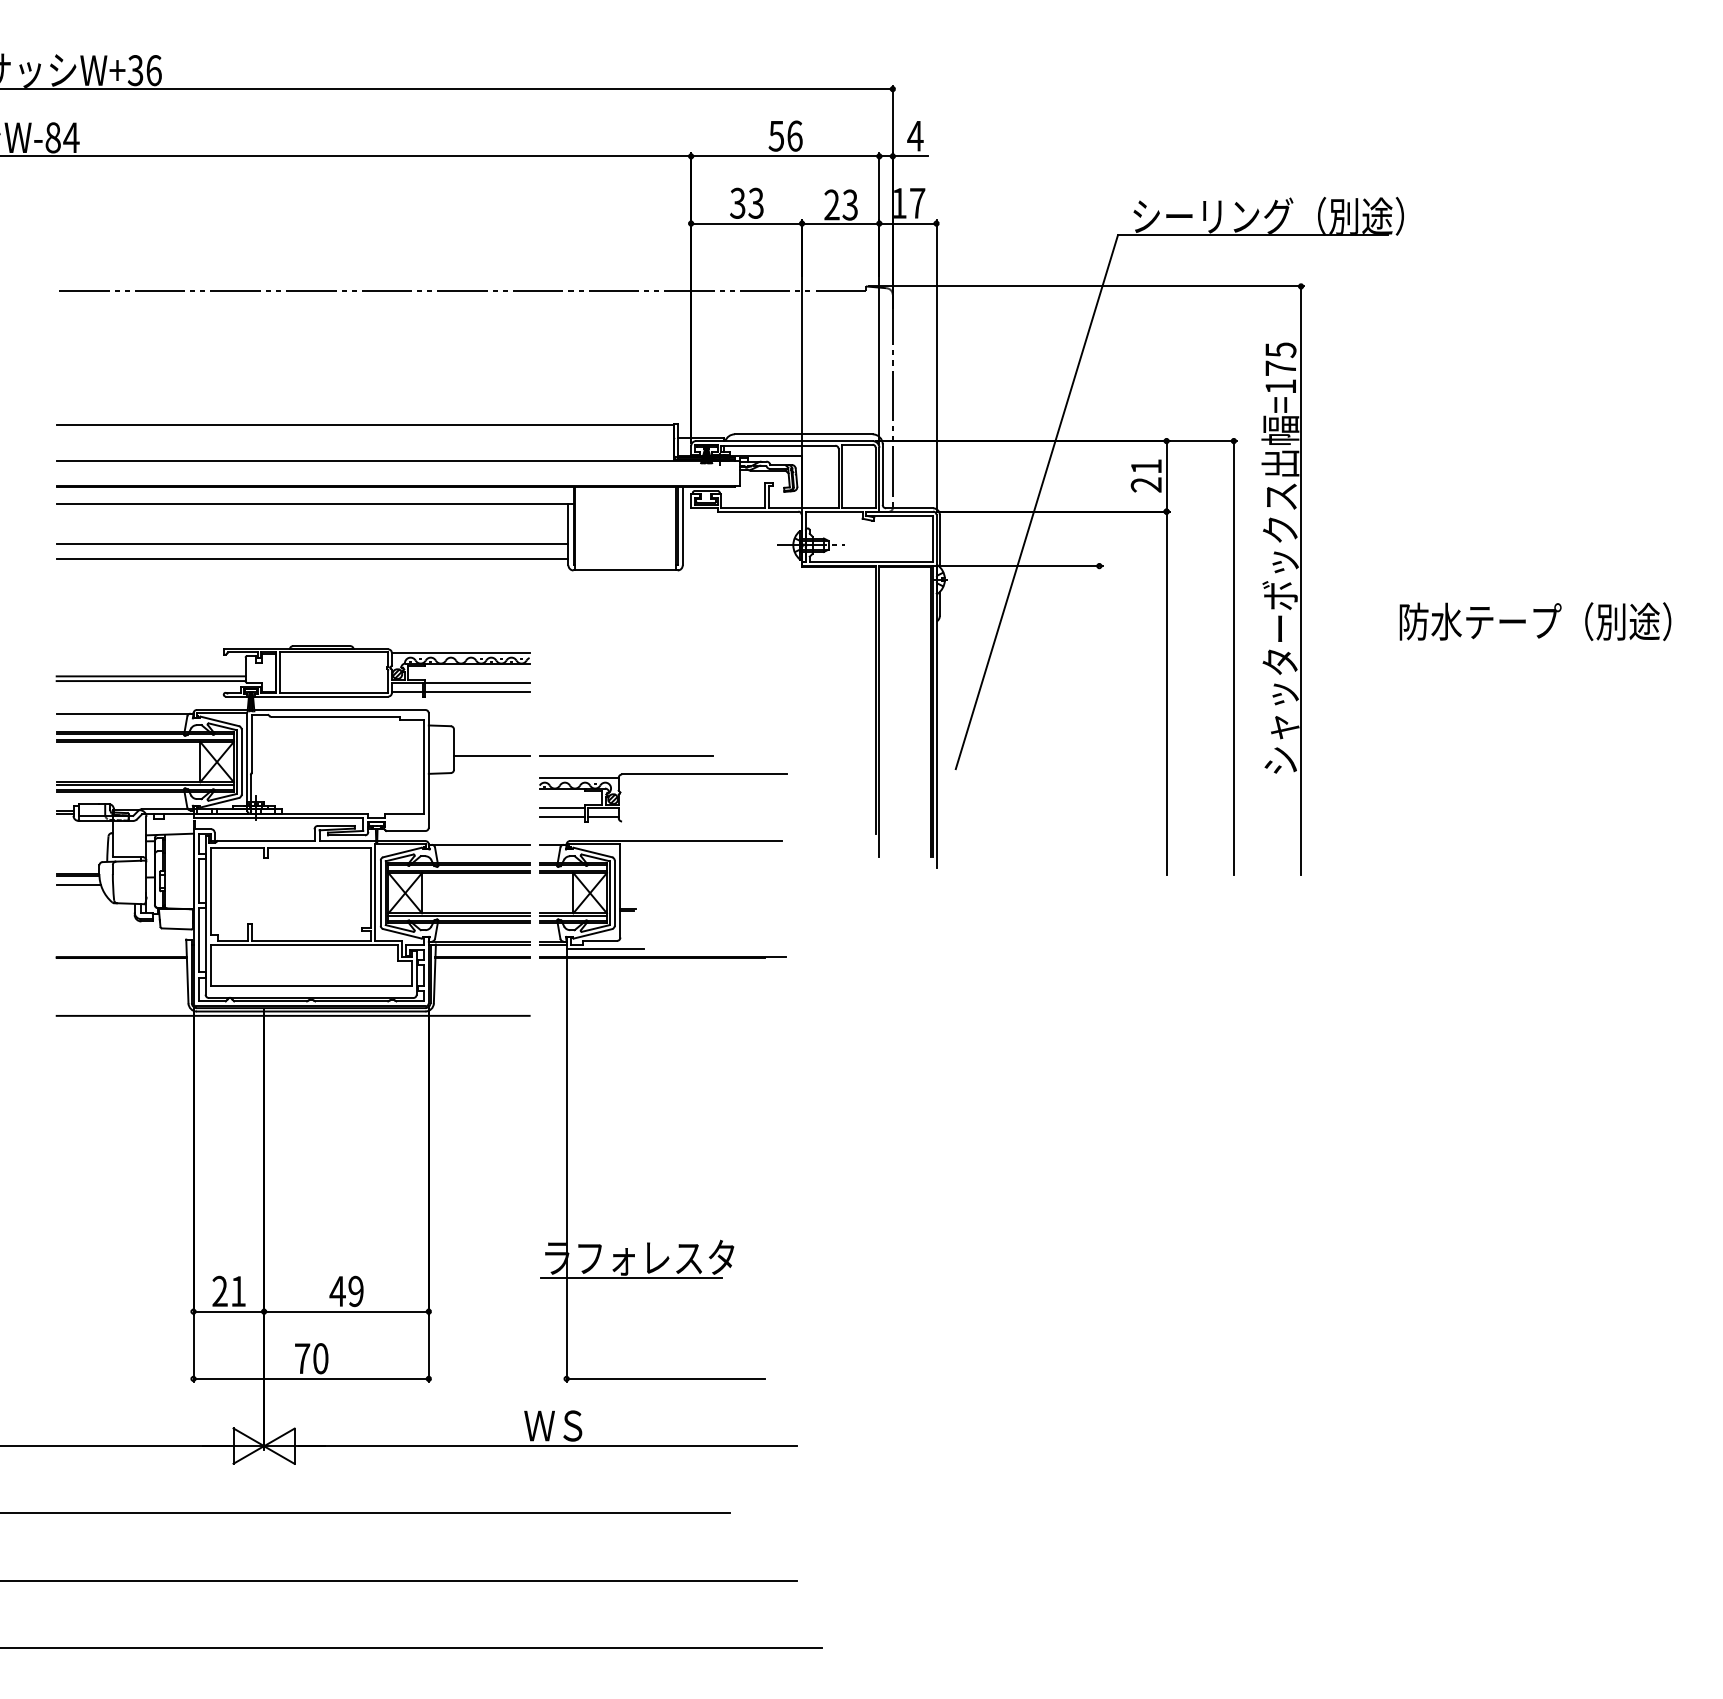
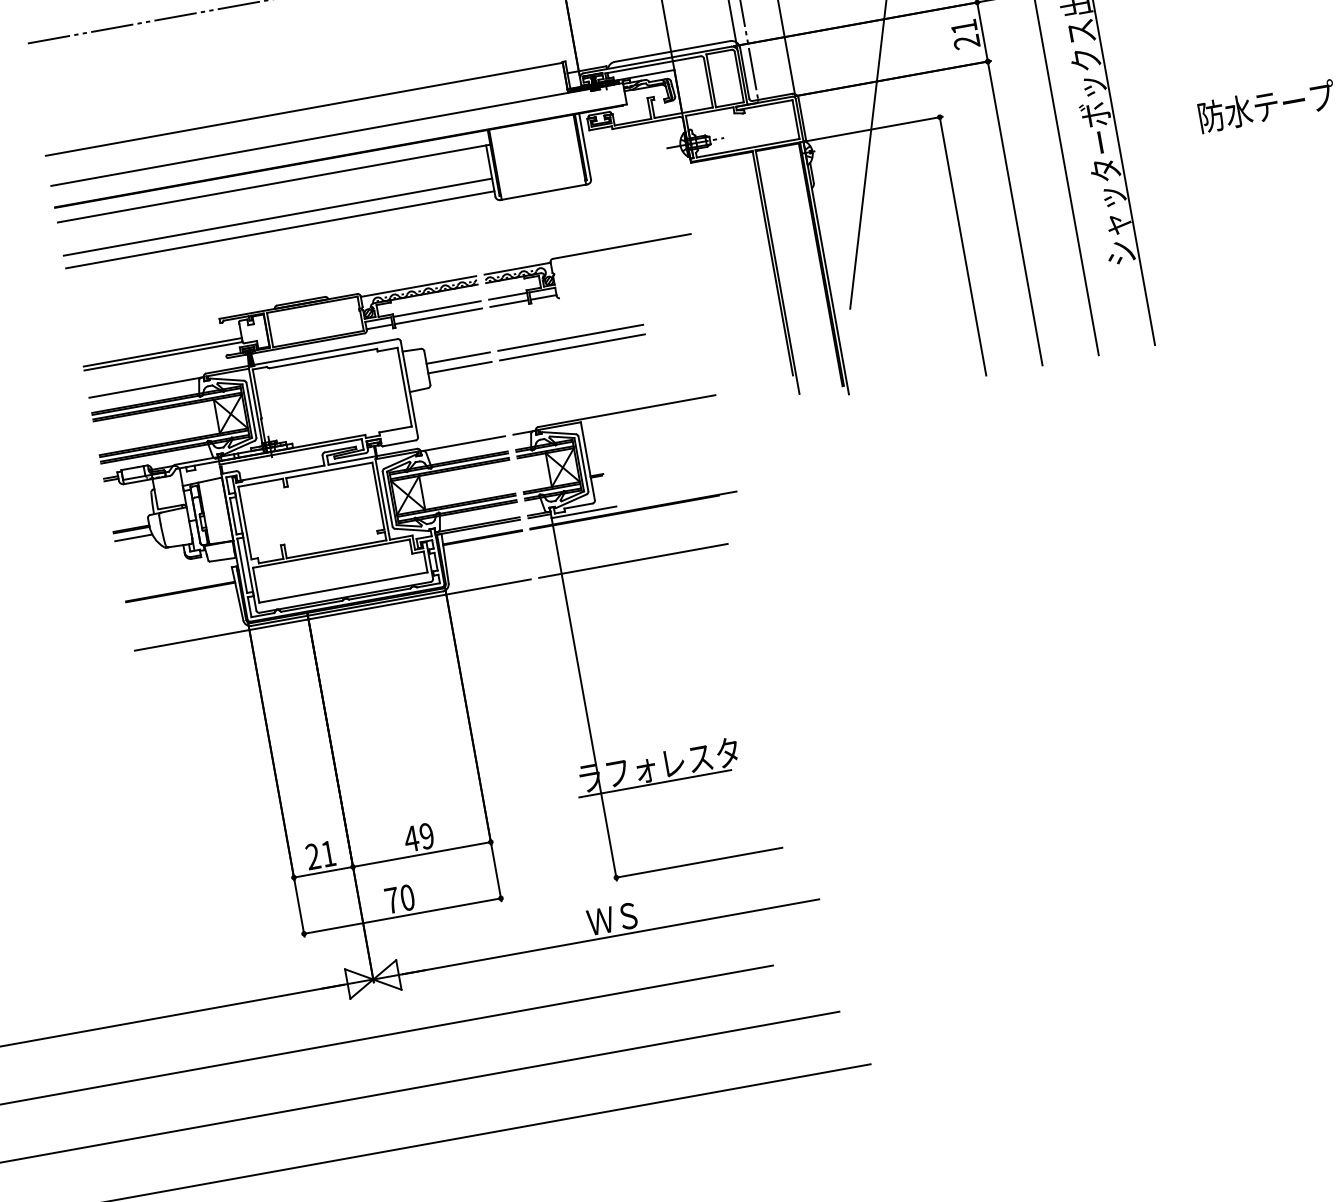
line: (1099, 720) -> (963, 246), added
line: (491, 744) -> (457, 358), added
line: (625, 744) -> (570, 337), added
part: (663, 774) -> (587, 252), moved
line: (651, 1015) -> (632, 560), added

